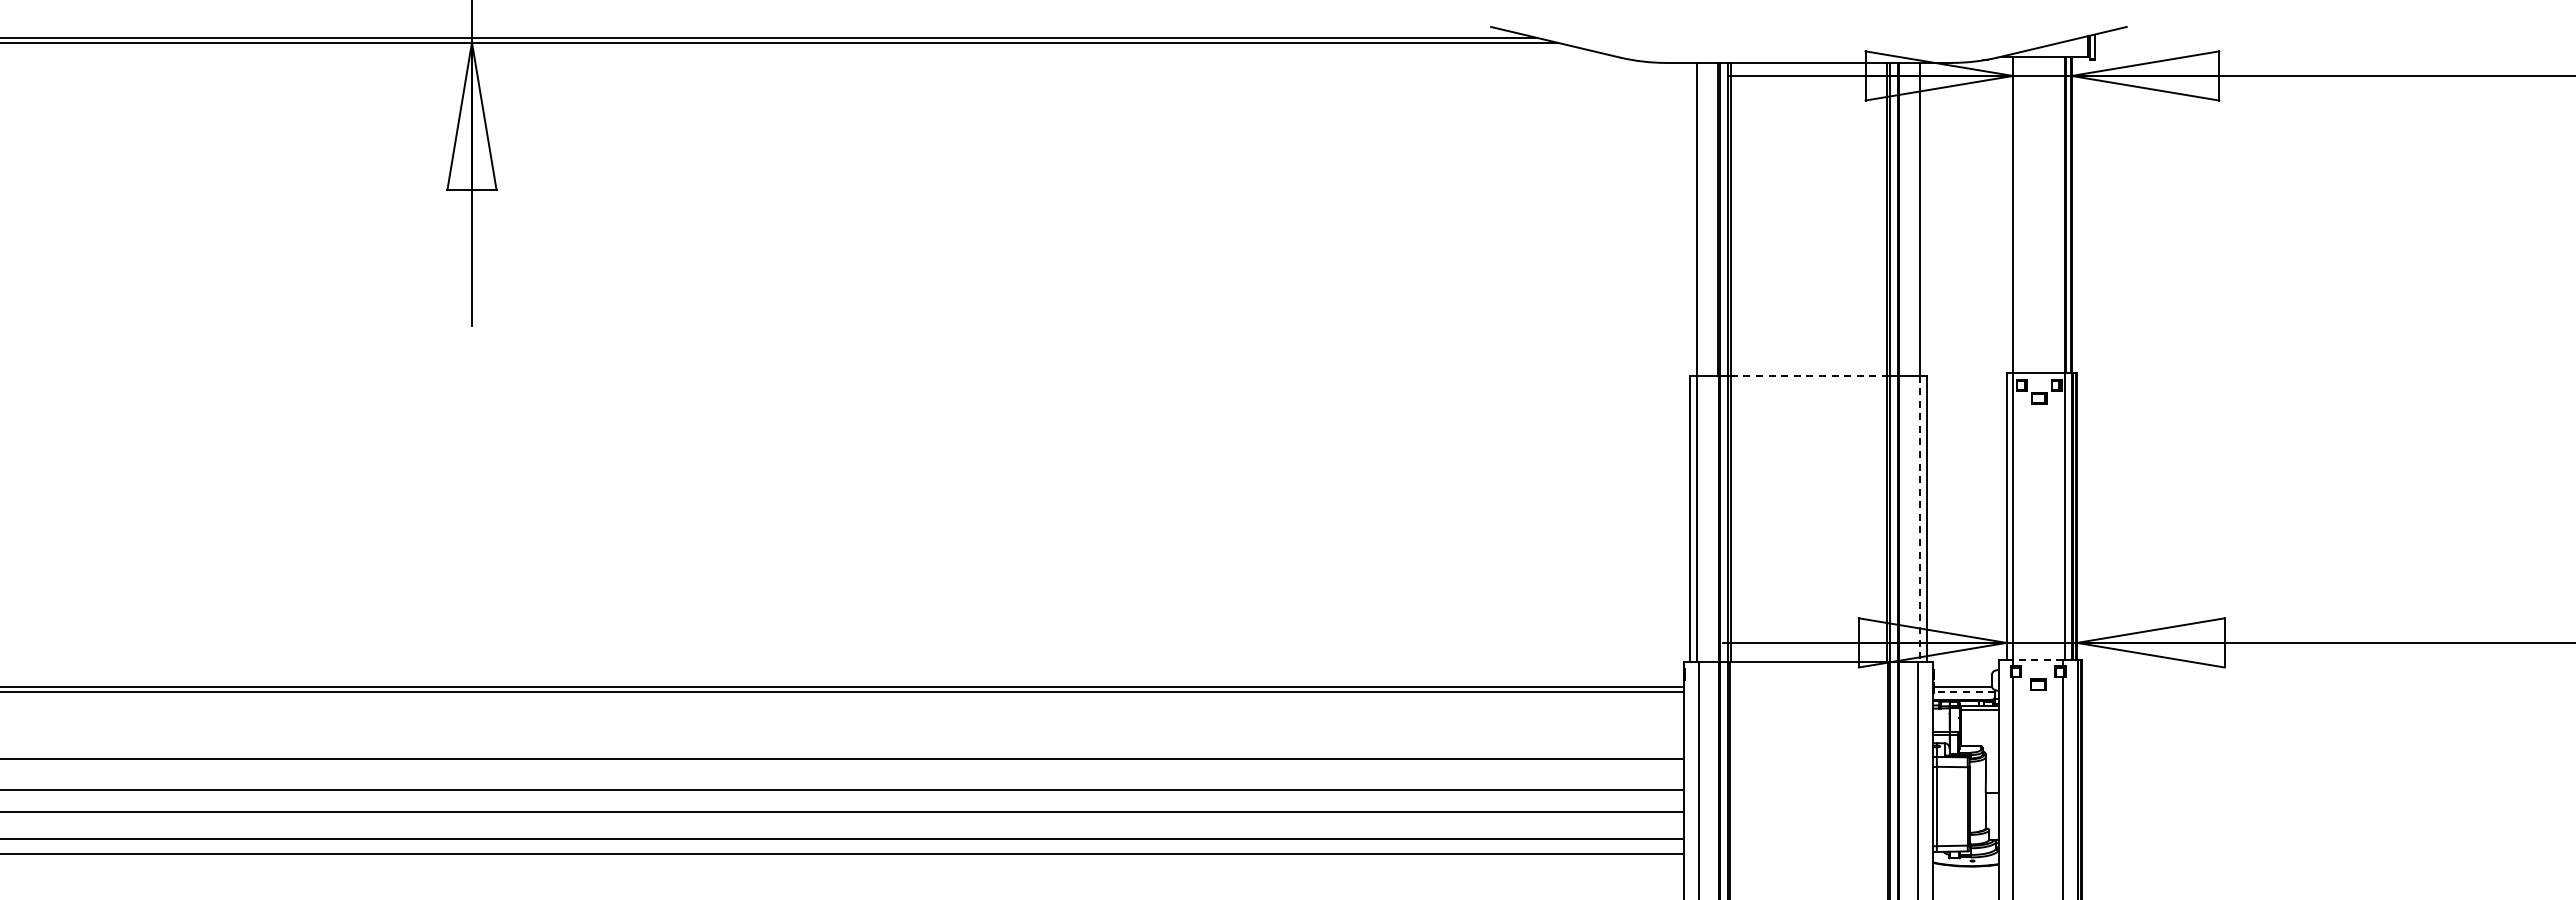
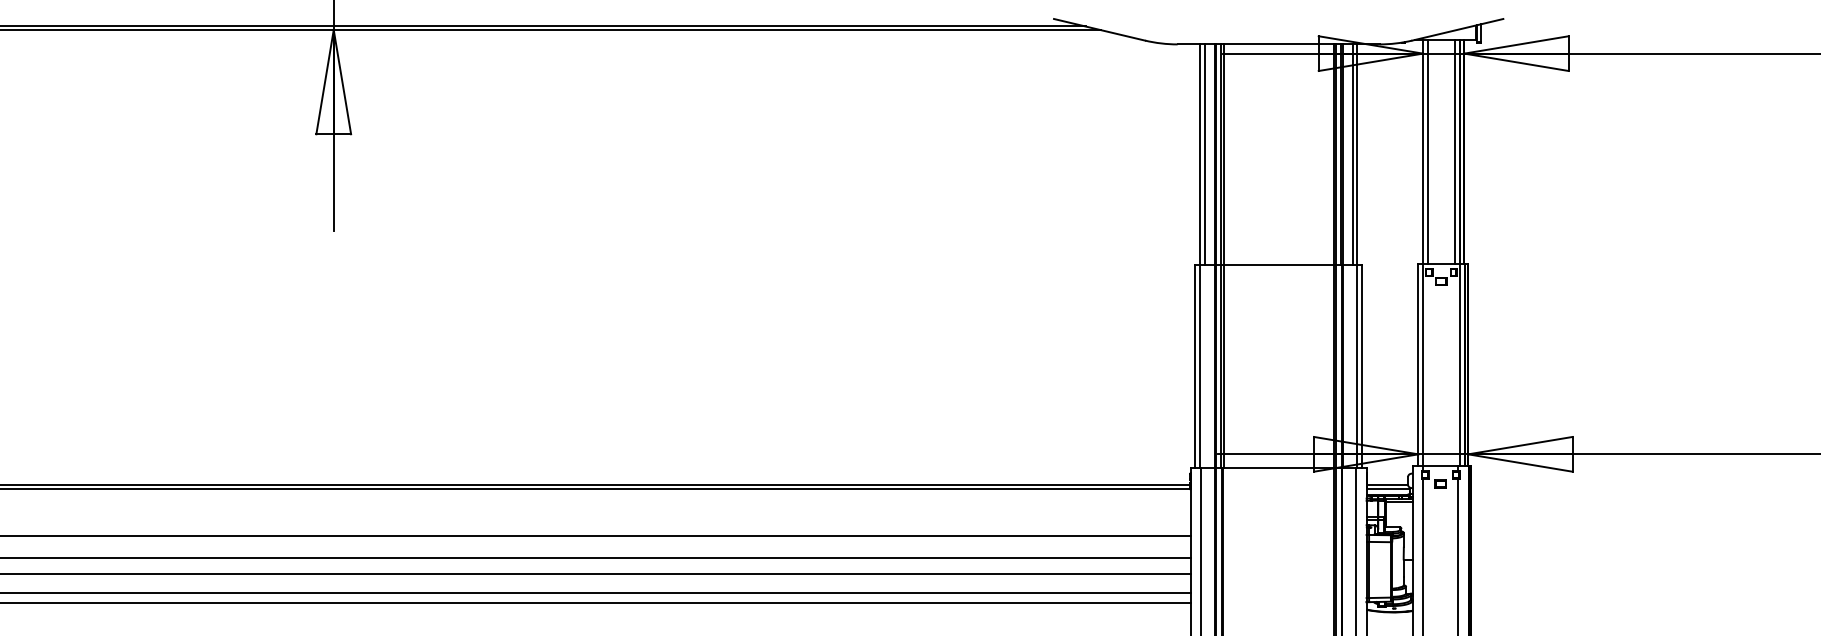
line: (2020, 214) -> (1428, 151), added
line: (2058, 214) -> (1455, 151), added
line: (1704, 218) -> (1204, 154), added
line: (1913, 218) -> (1352, 154), added
line: (1808, 375) -> (1278, 265), dashed -> solid
line: (1920, 519) -> (1357, 367), dashed -> solid
line: (2038, 659) -> (1440, 466), dashed -> solid
line: (1964, 692) -> (1388, 489), dashed -> solid

